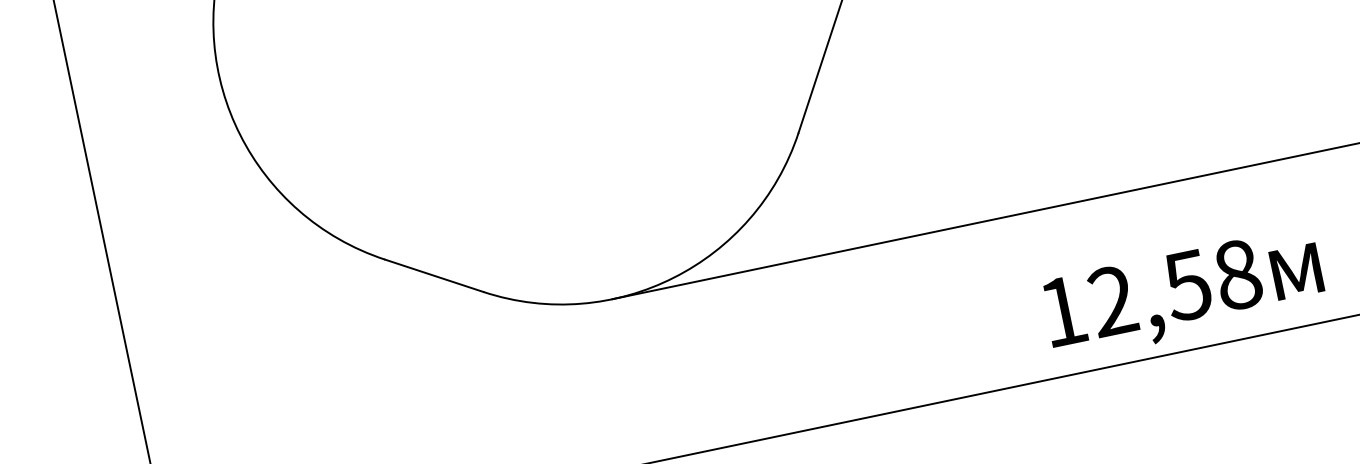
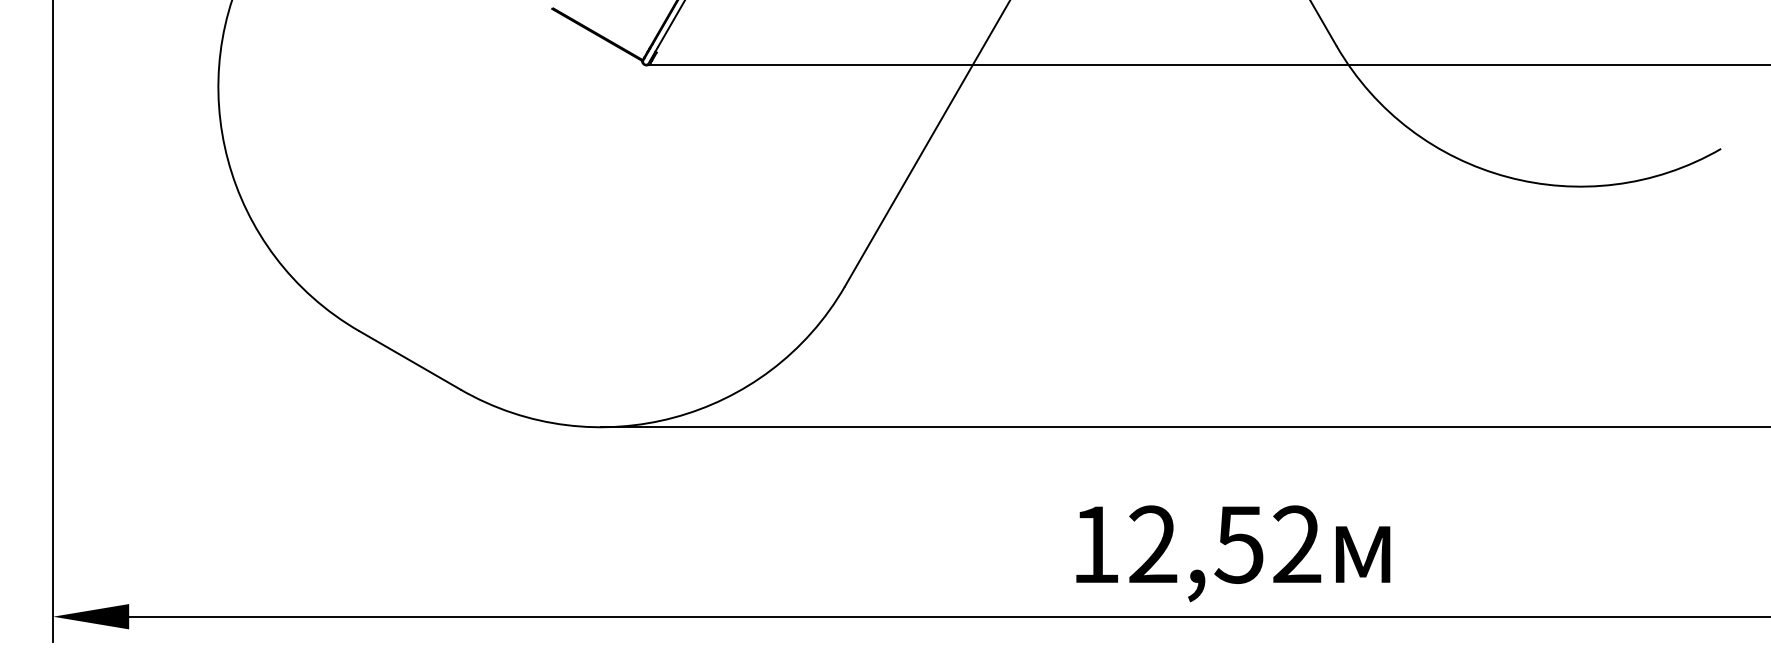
text: (1238, 274) -> (1297, 544), 12,58 -> 12,52

